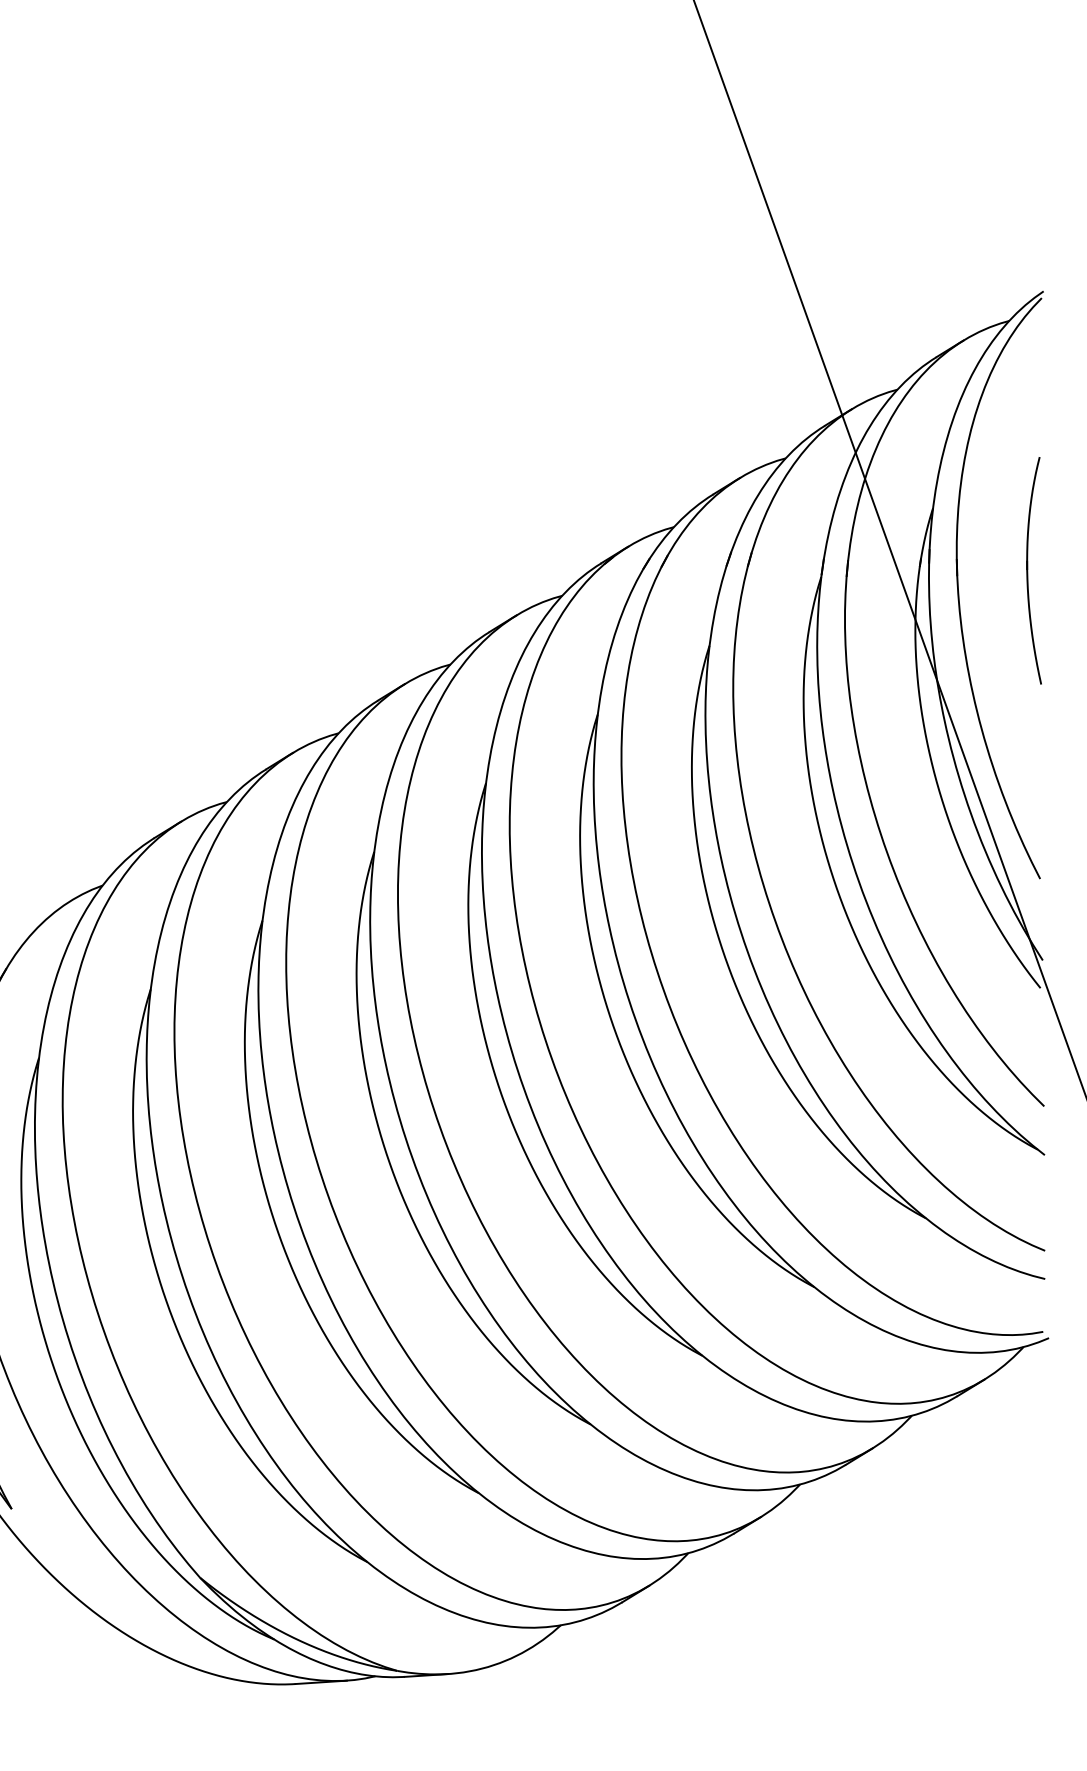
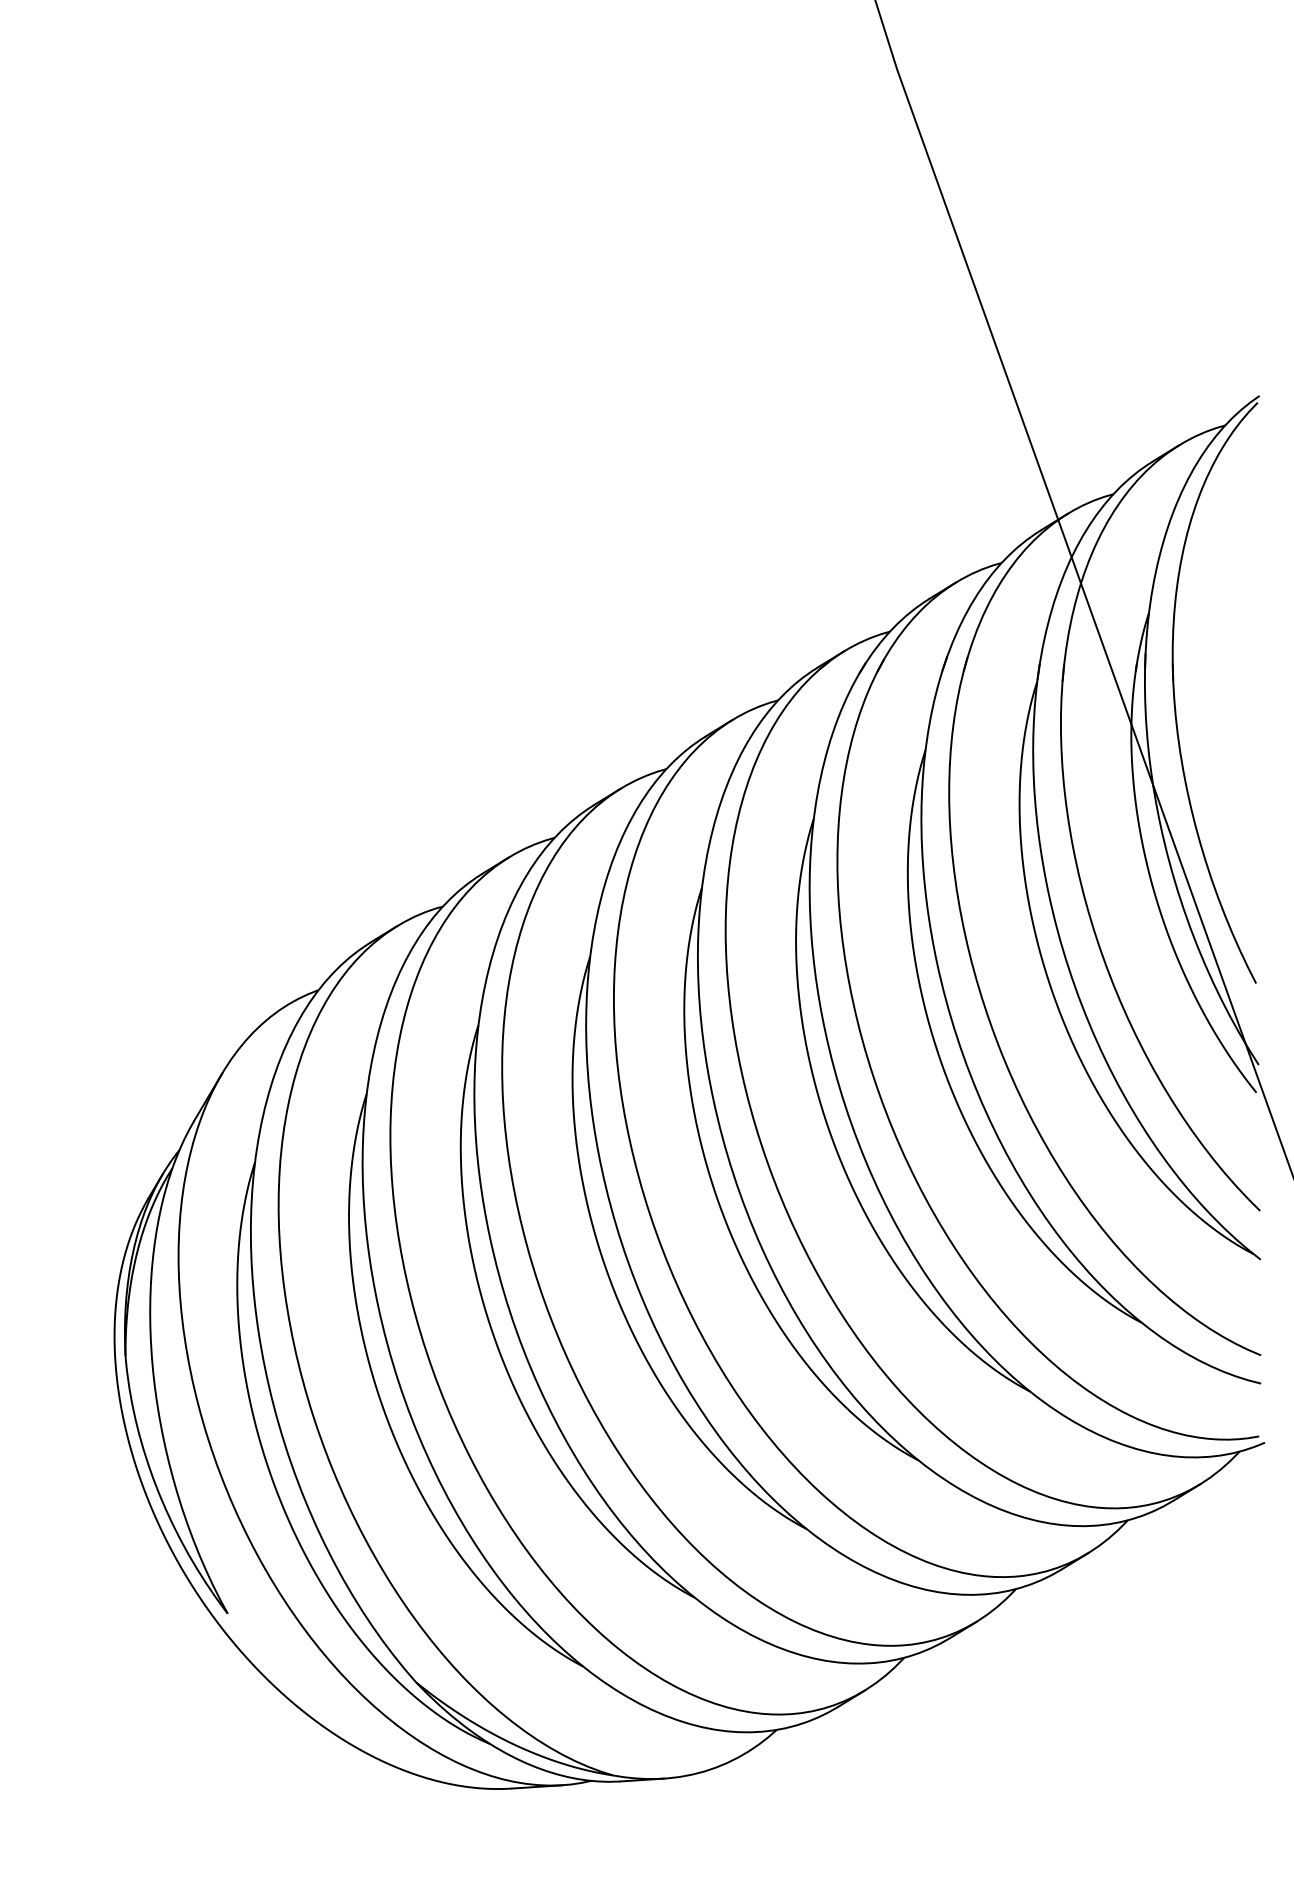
part: (1033, 570) -> (1249, 675), removed

